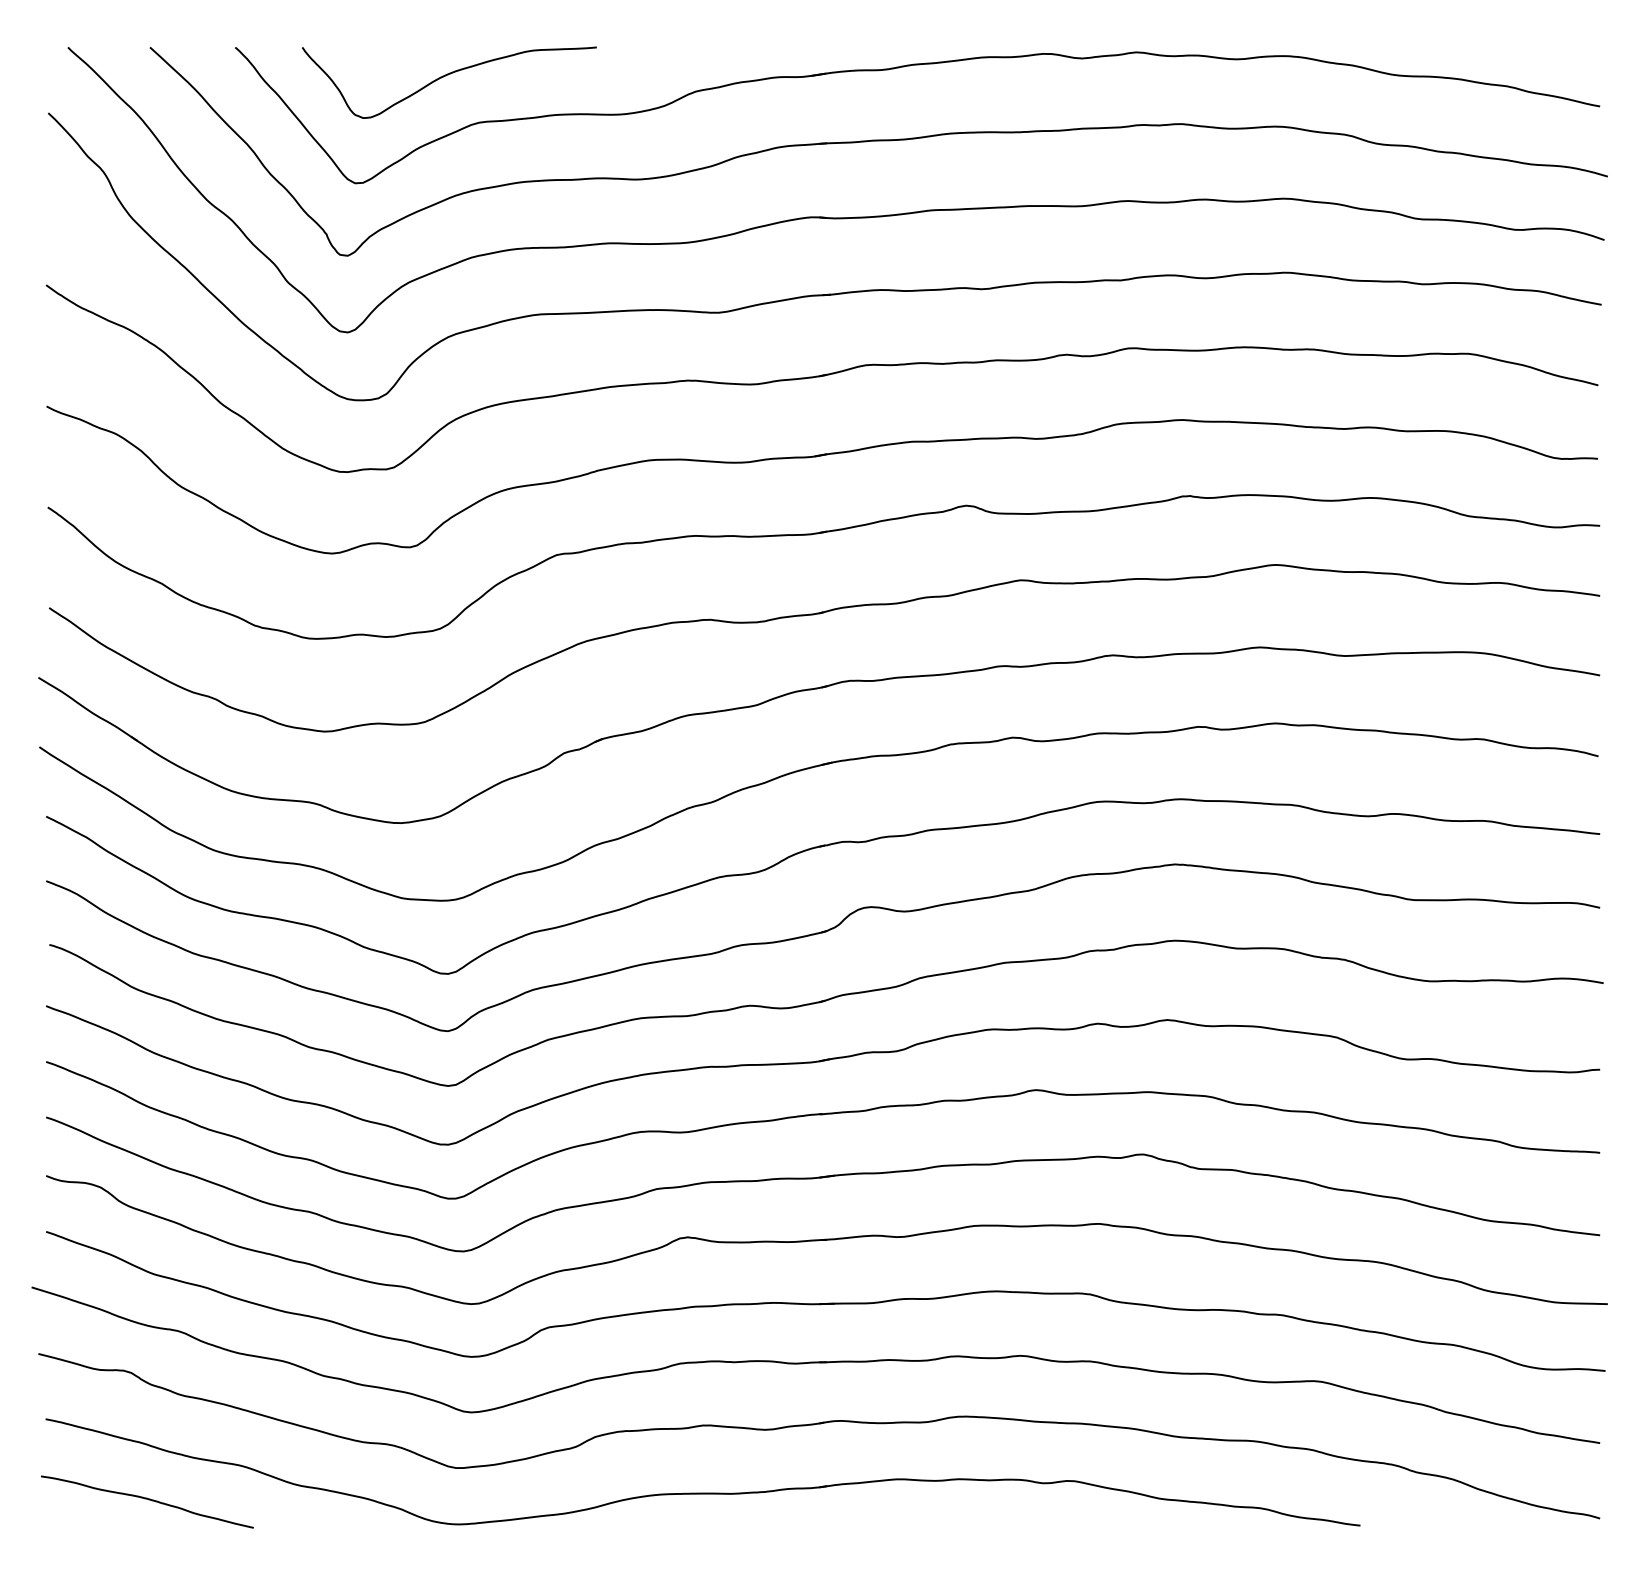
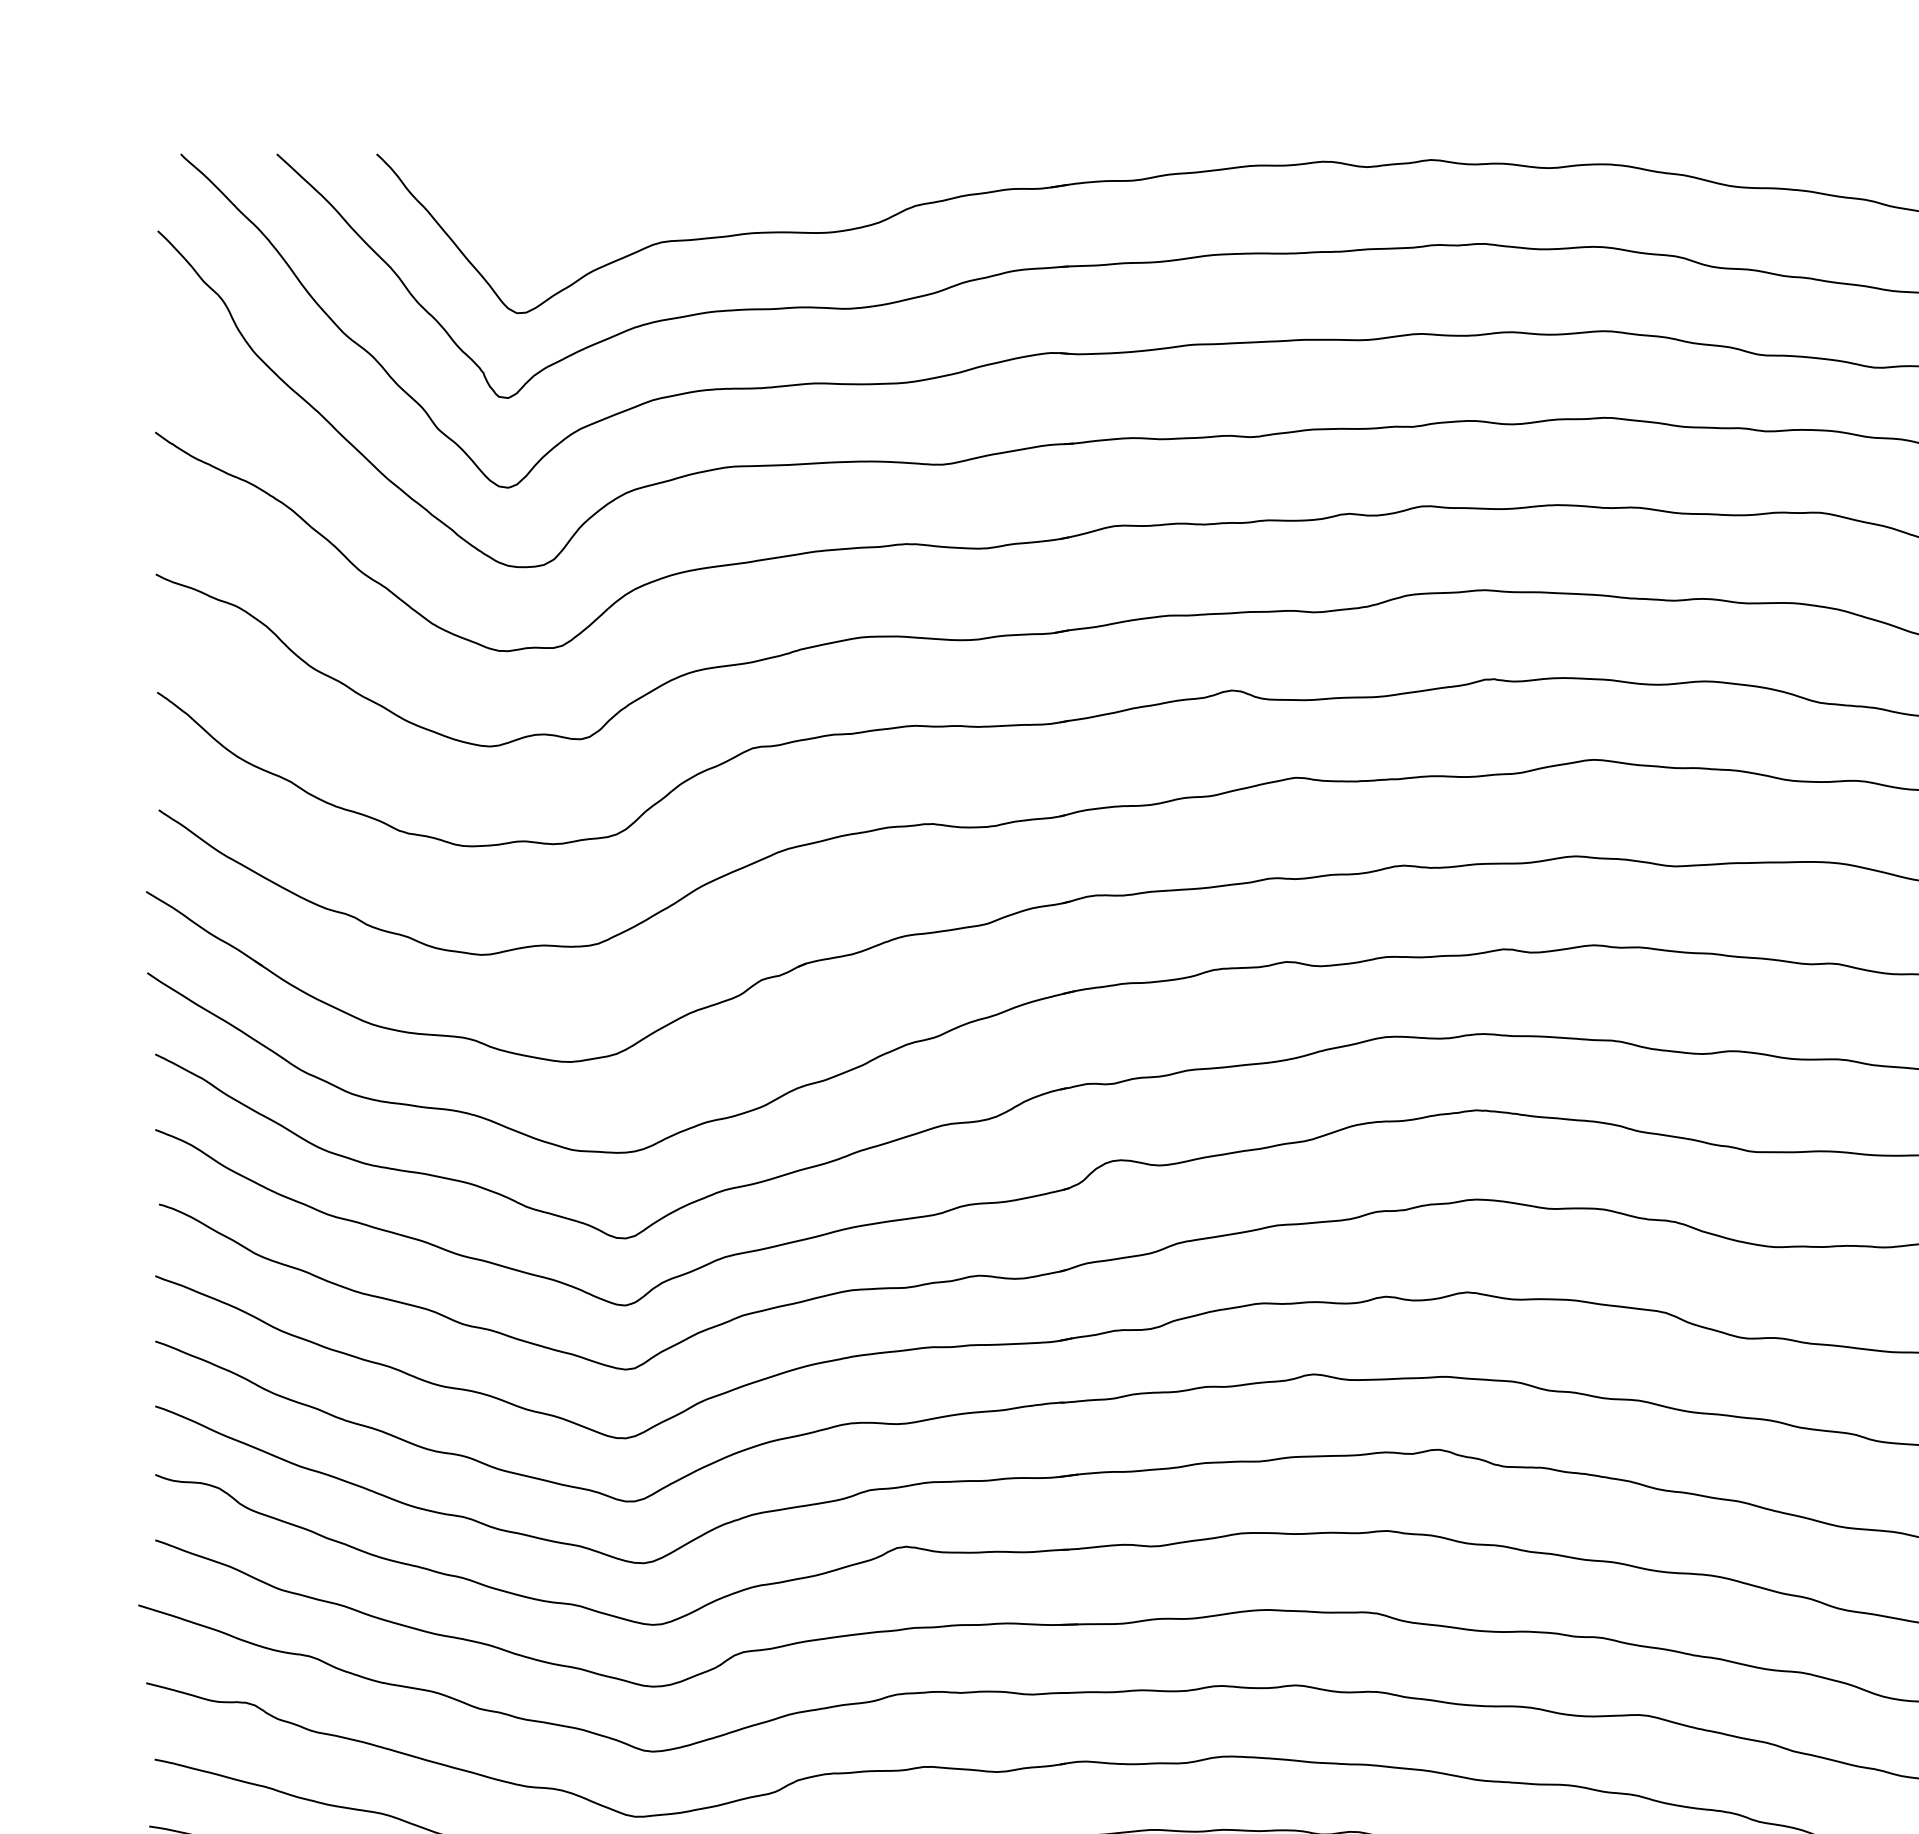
curve: (446, 76) -> (623, 188), removed

